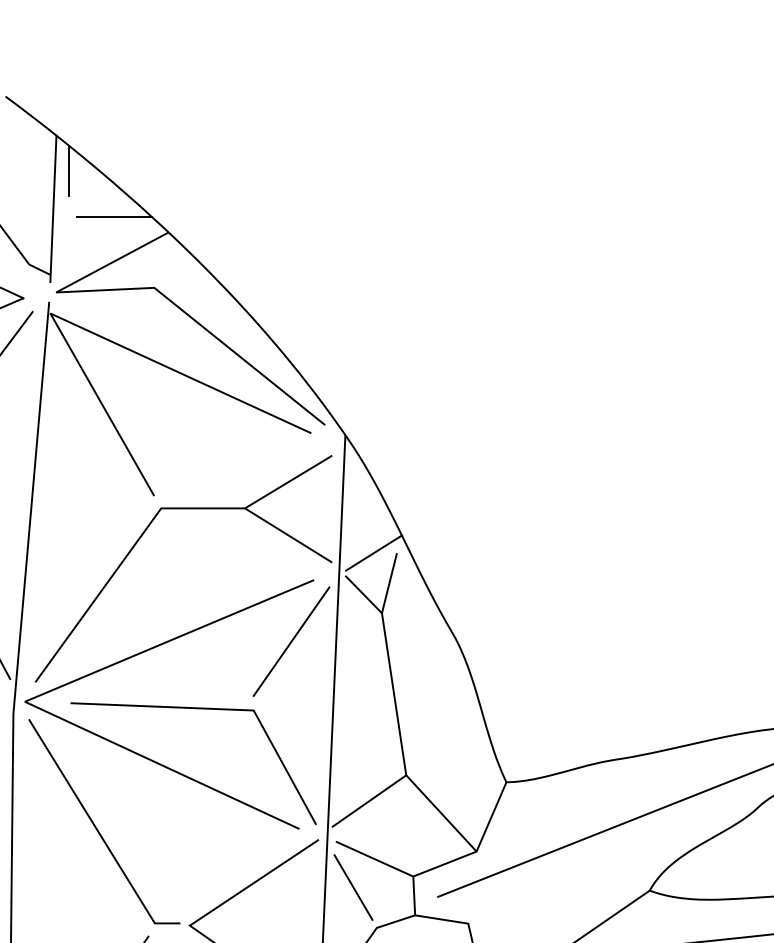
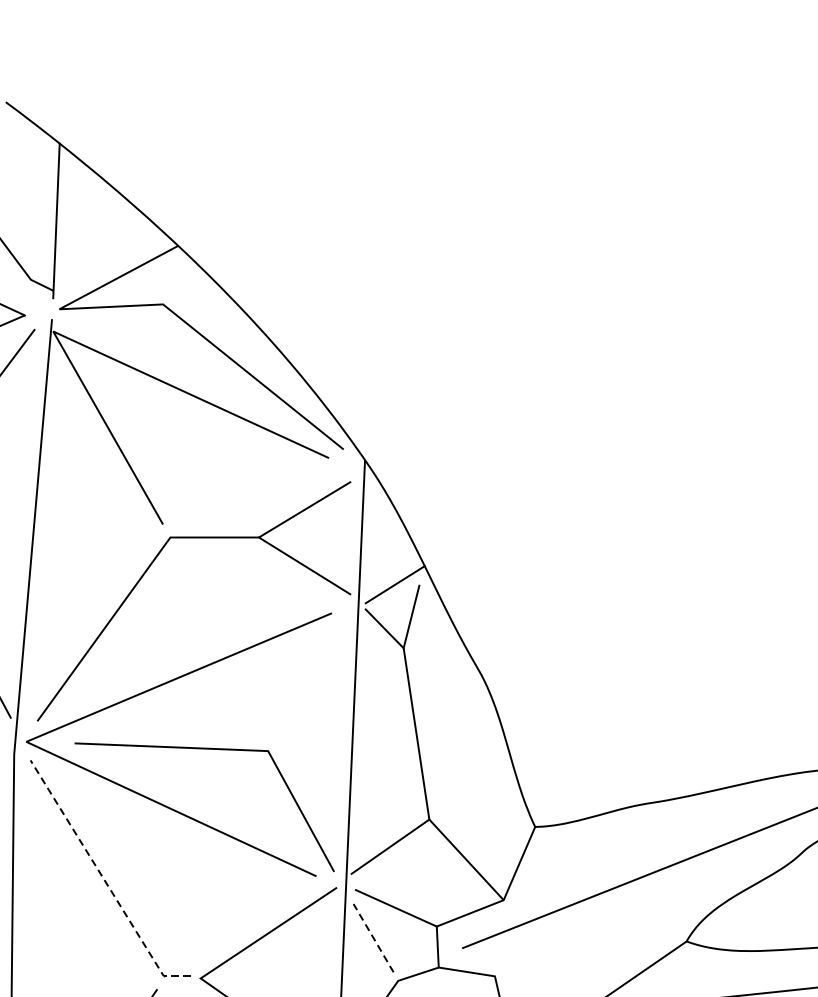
line: (68, 170) -> (72, 180), removed
line: (113, 216) -> (119, 229), removed
line: (291, 641) -> (308, 678), removed
line: (99, 833) -> (105, 881), solid -> dashed
line: (353, 887) -> (373, 938), solid -> dashed

